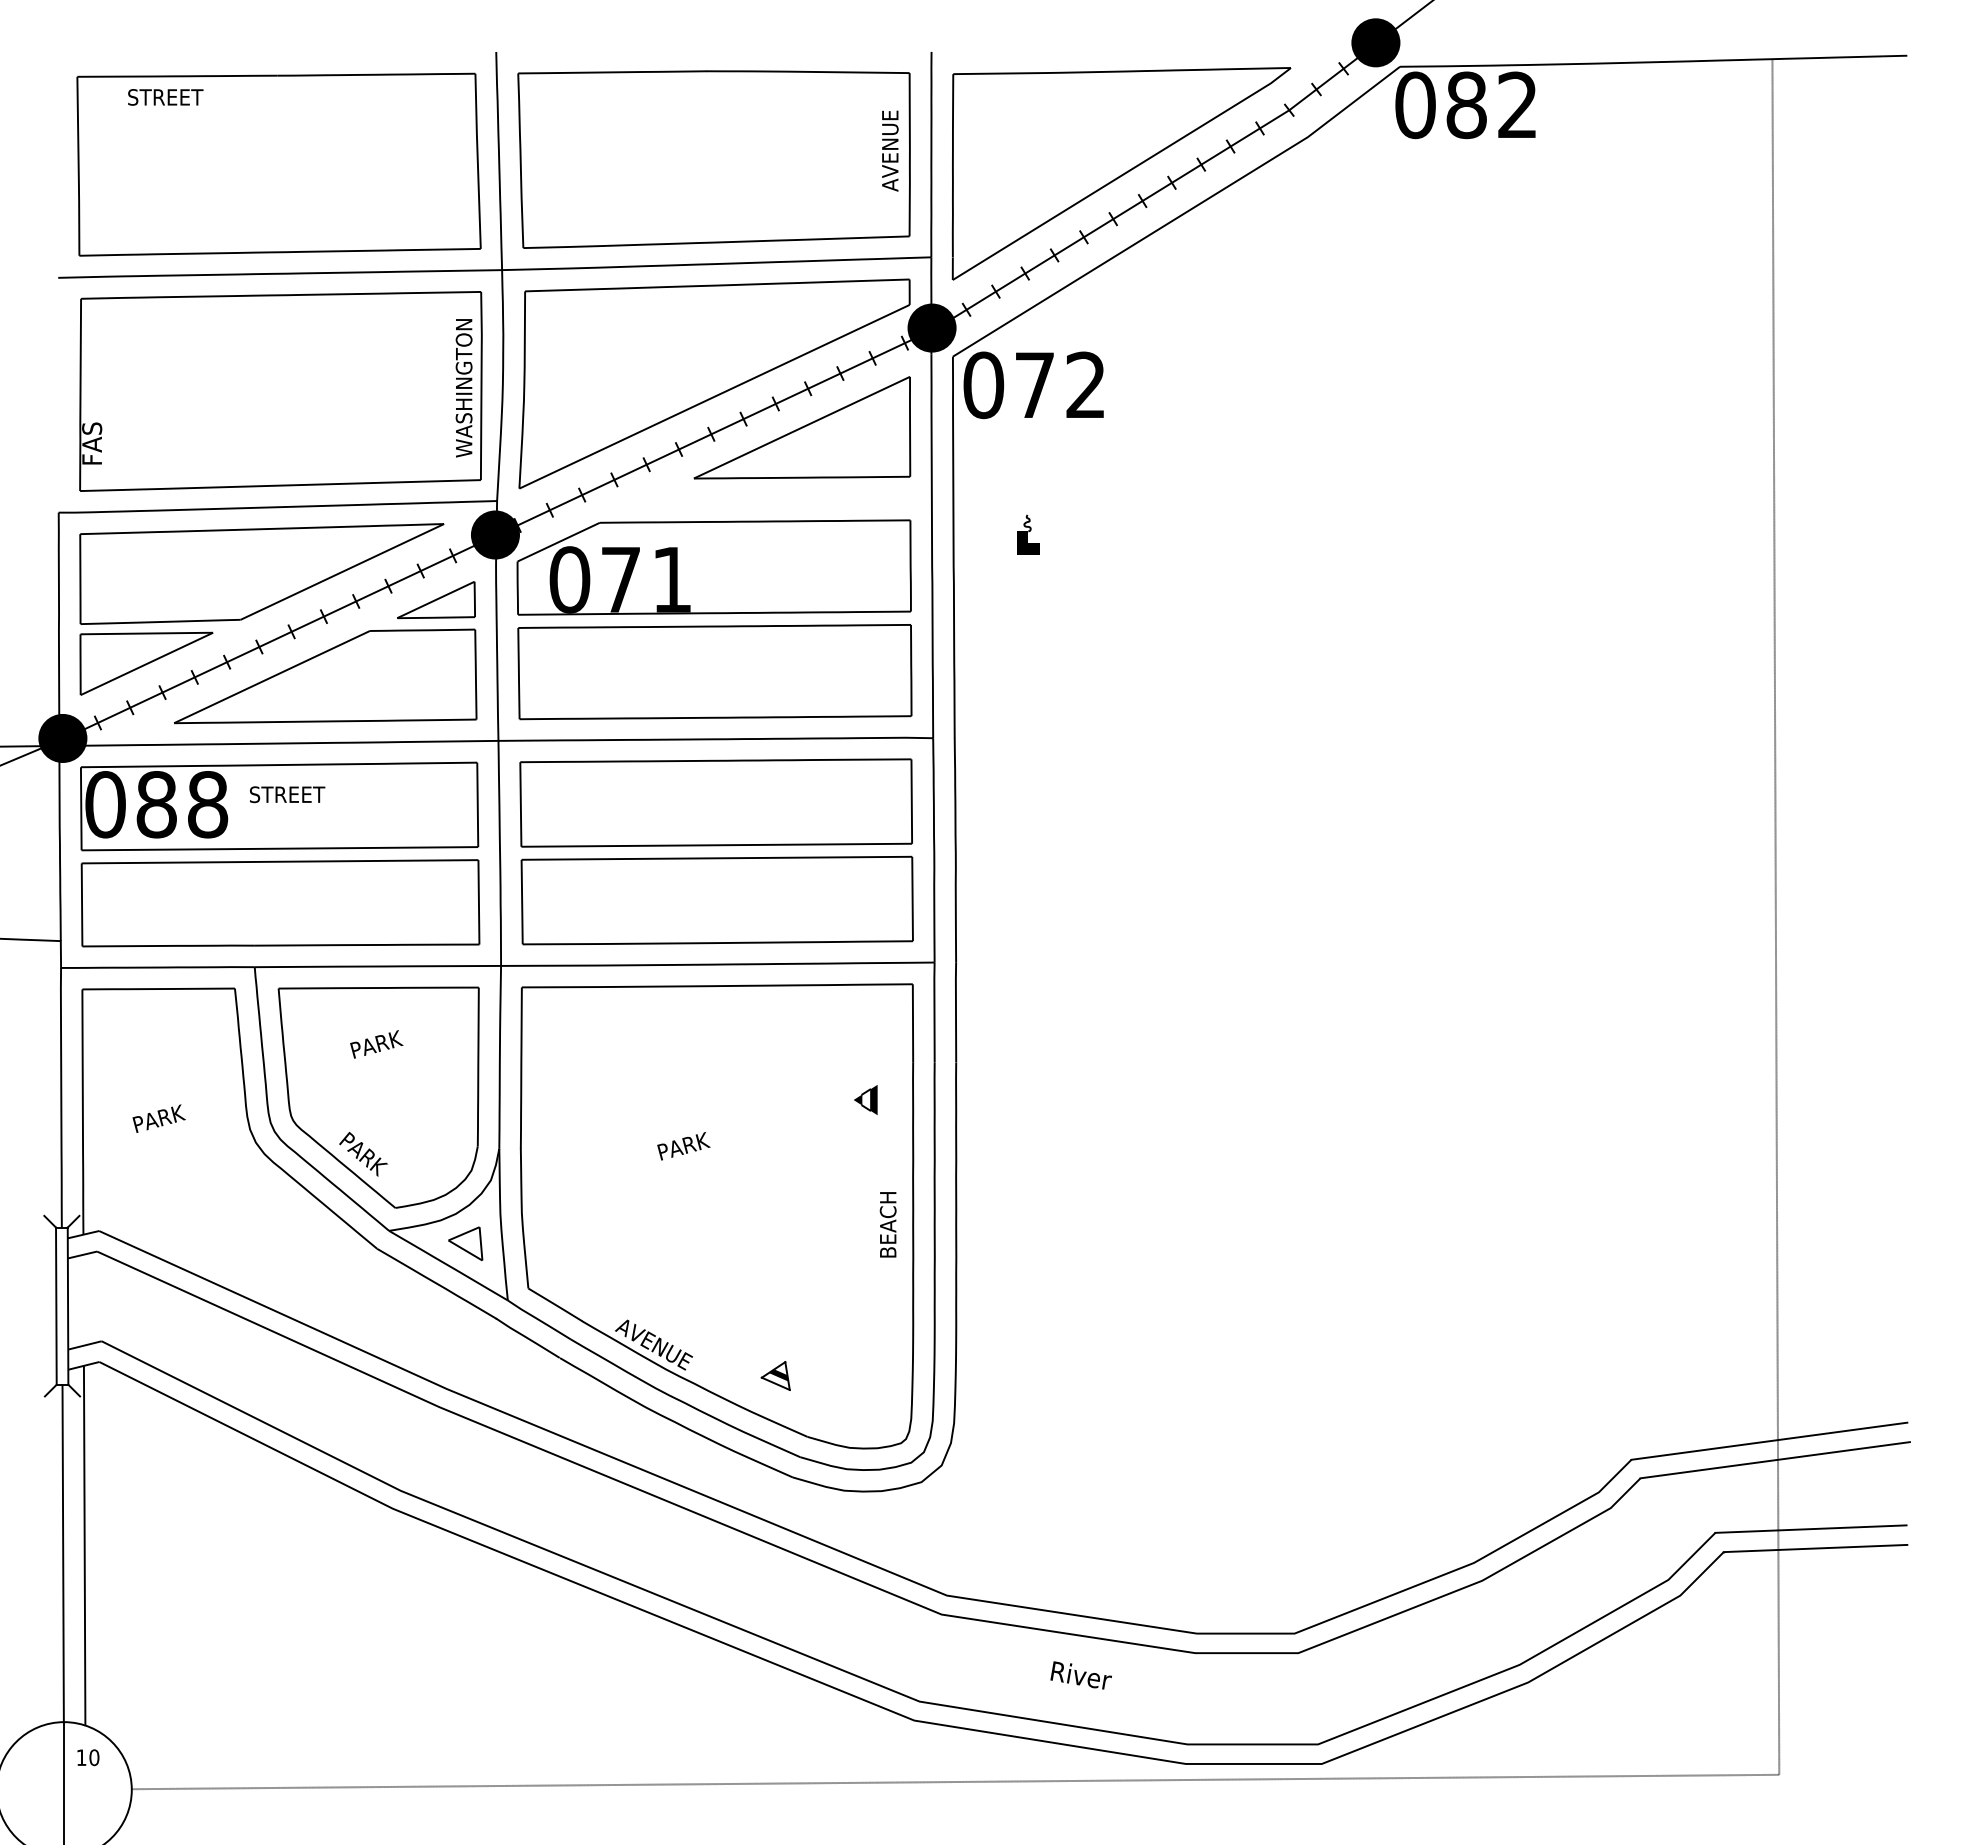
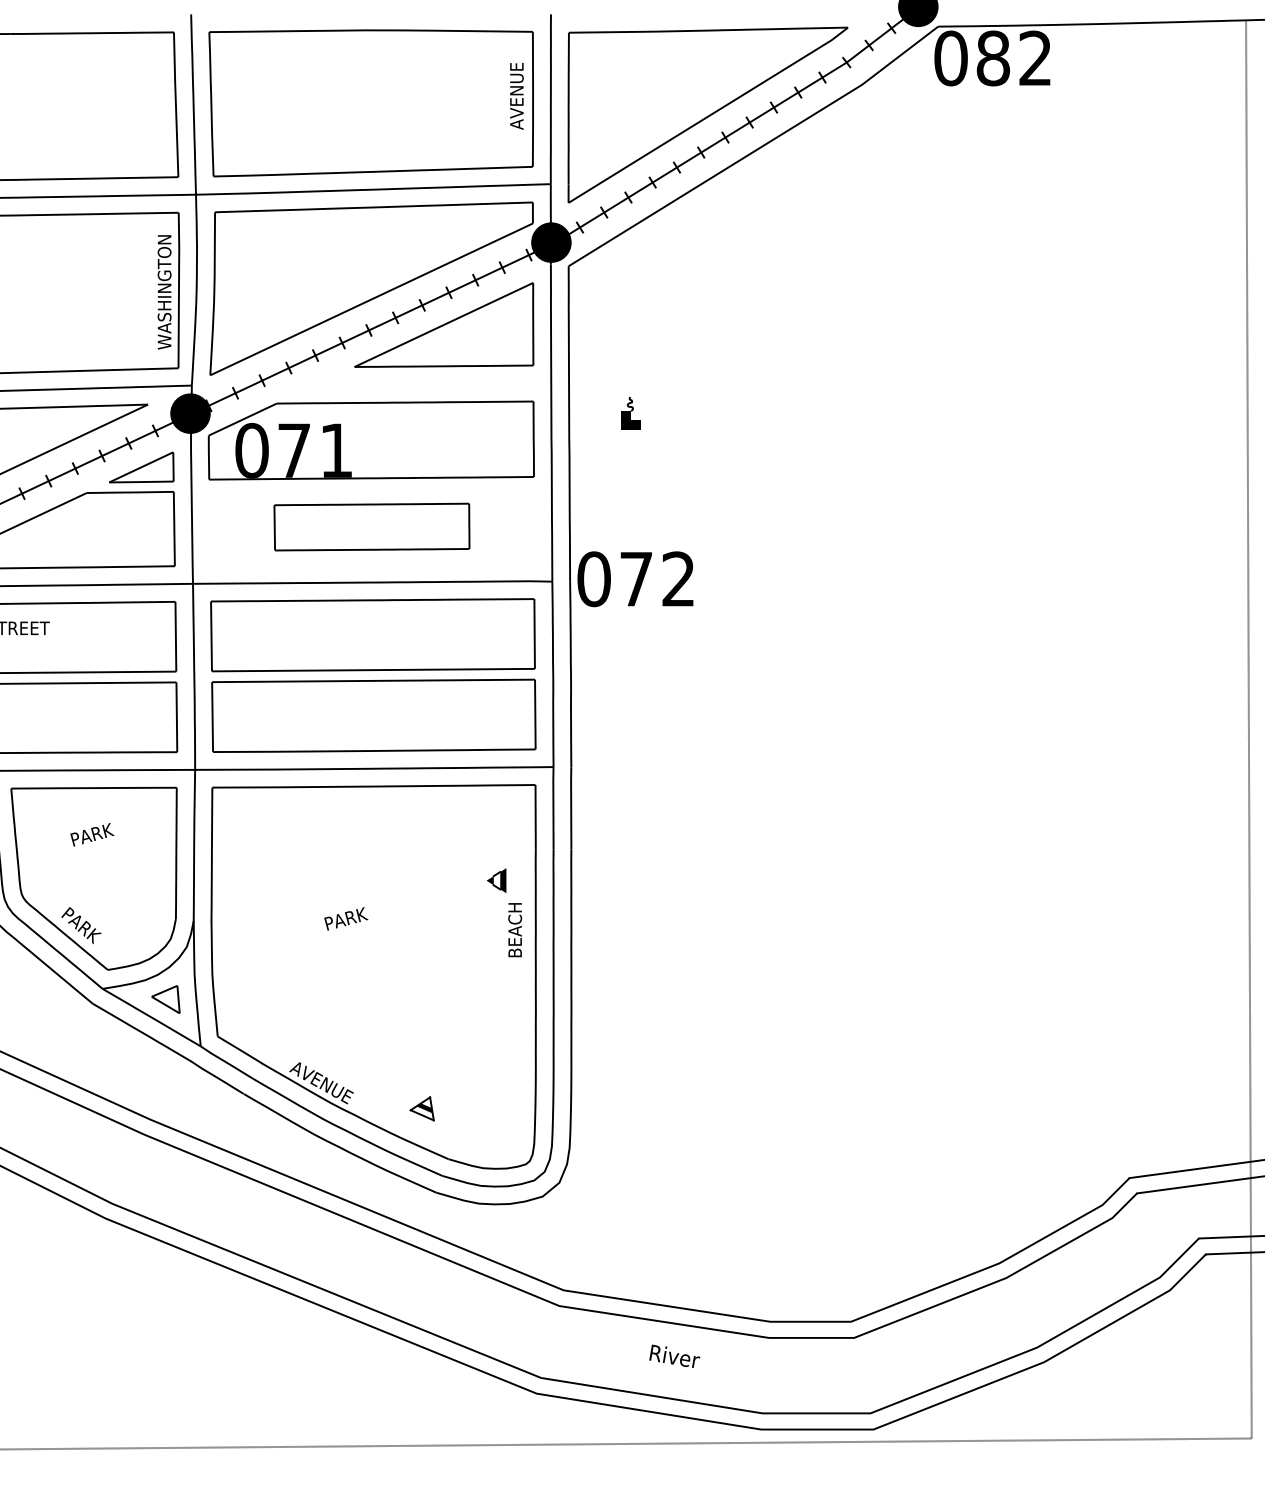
text: (1033, 385) -> (635, 579), moved
part: (714, 672) -> (371, 527), size x0.6
text: (887, 1224) -> (514, 929), moved

